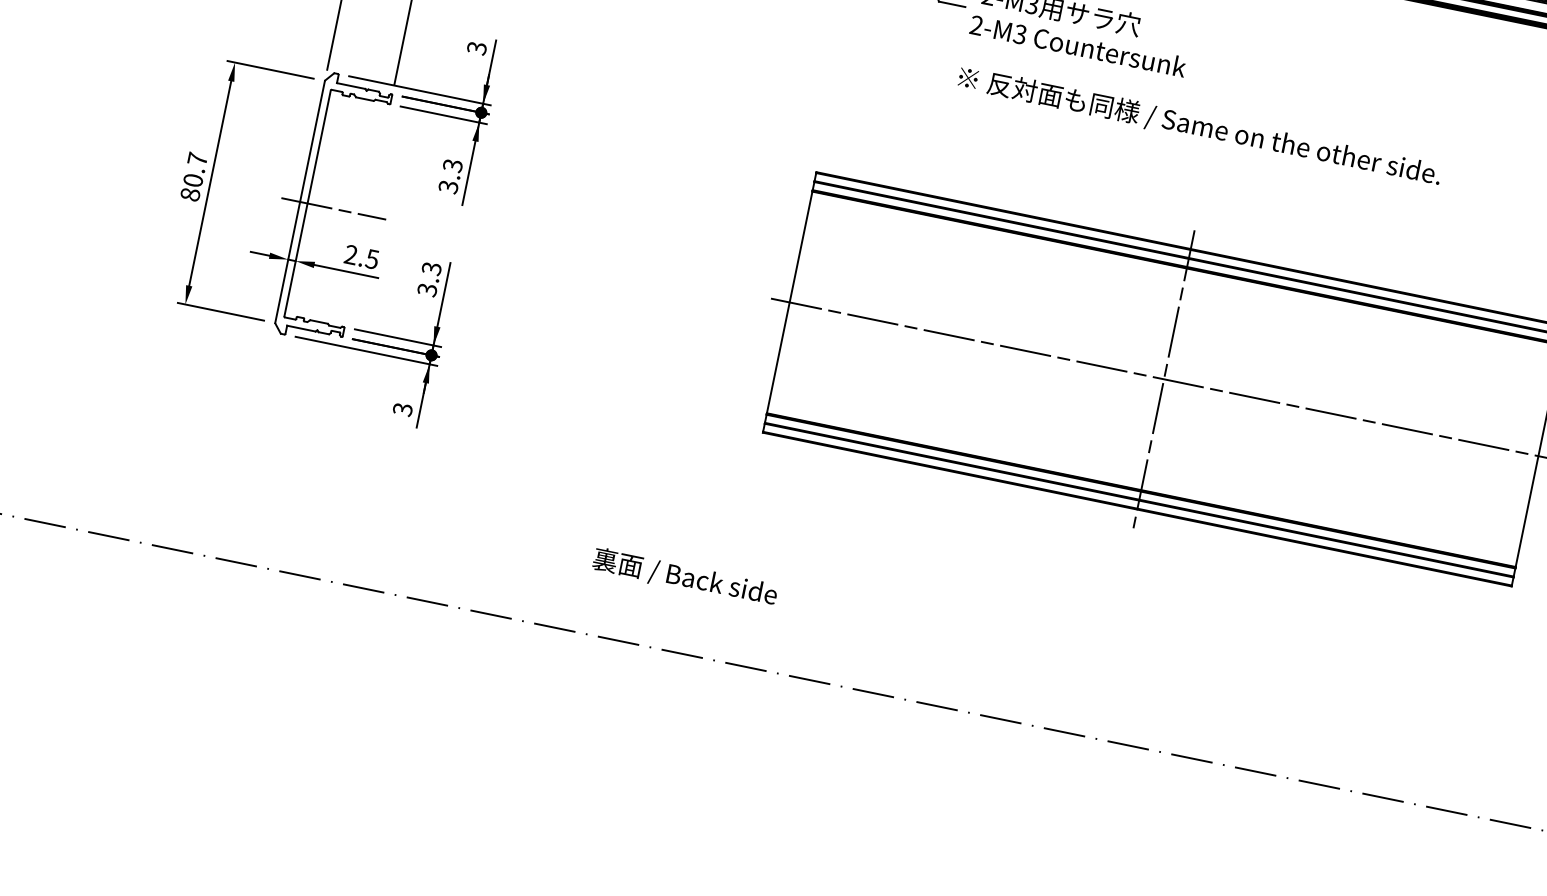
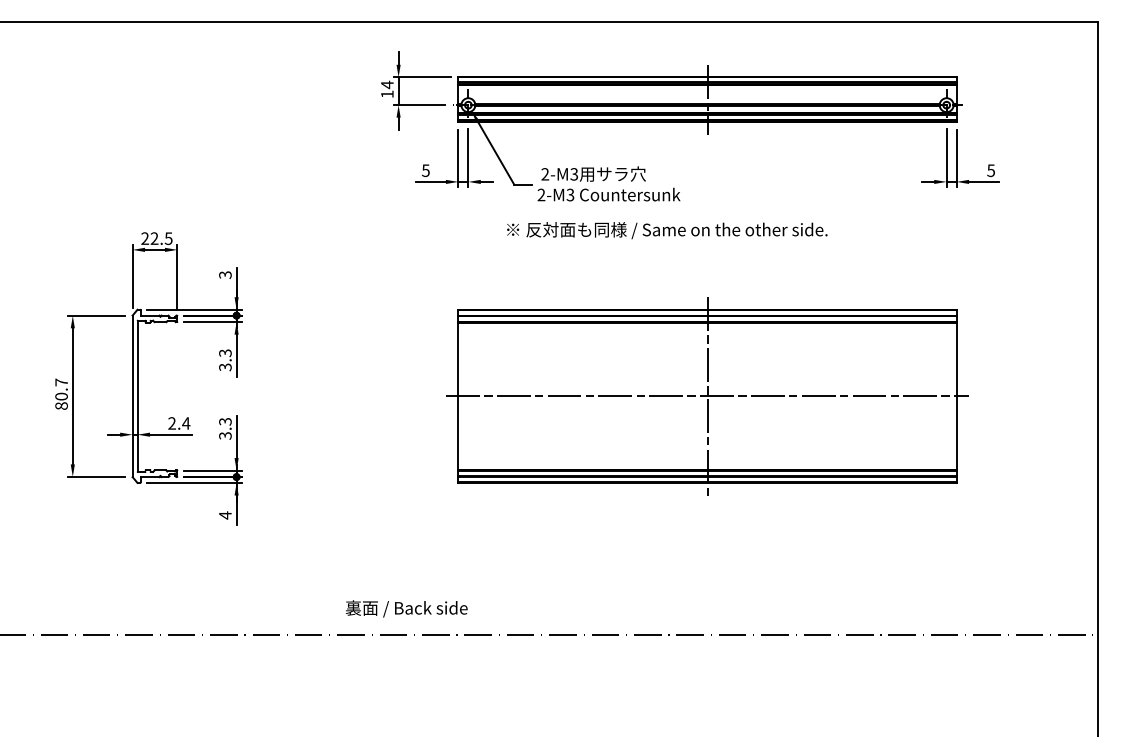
text: (1200, 126) -> (667, 230), moved
line: (332, 208) -> (154, 396), removed
text: (372, 259) -> (186, 423), 2.5 -> 2.4
text: (402, 409) -> (225, 515), 3 -> 4
text: (684, 577) -> (406, 608), moved

